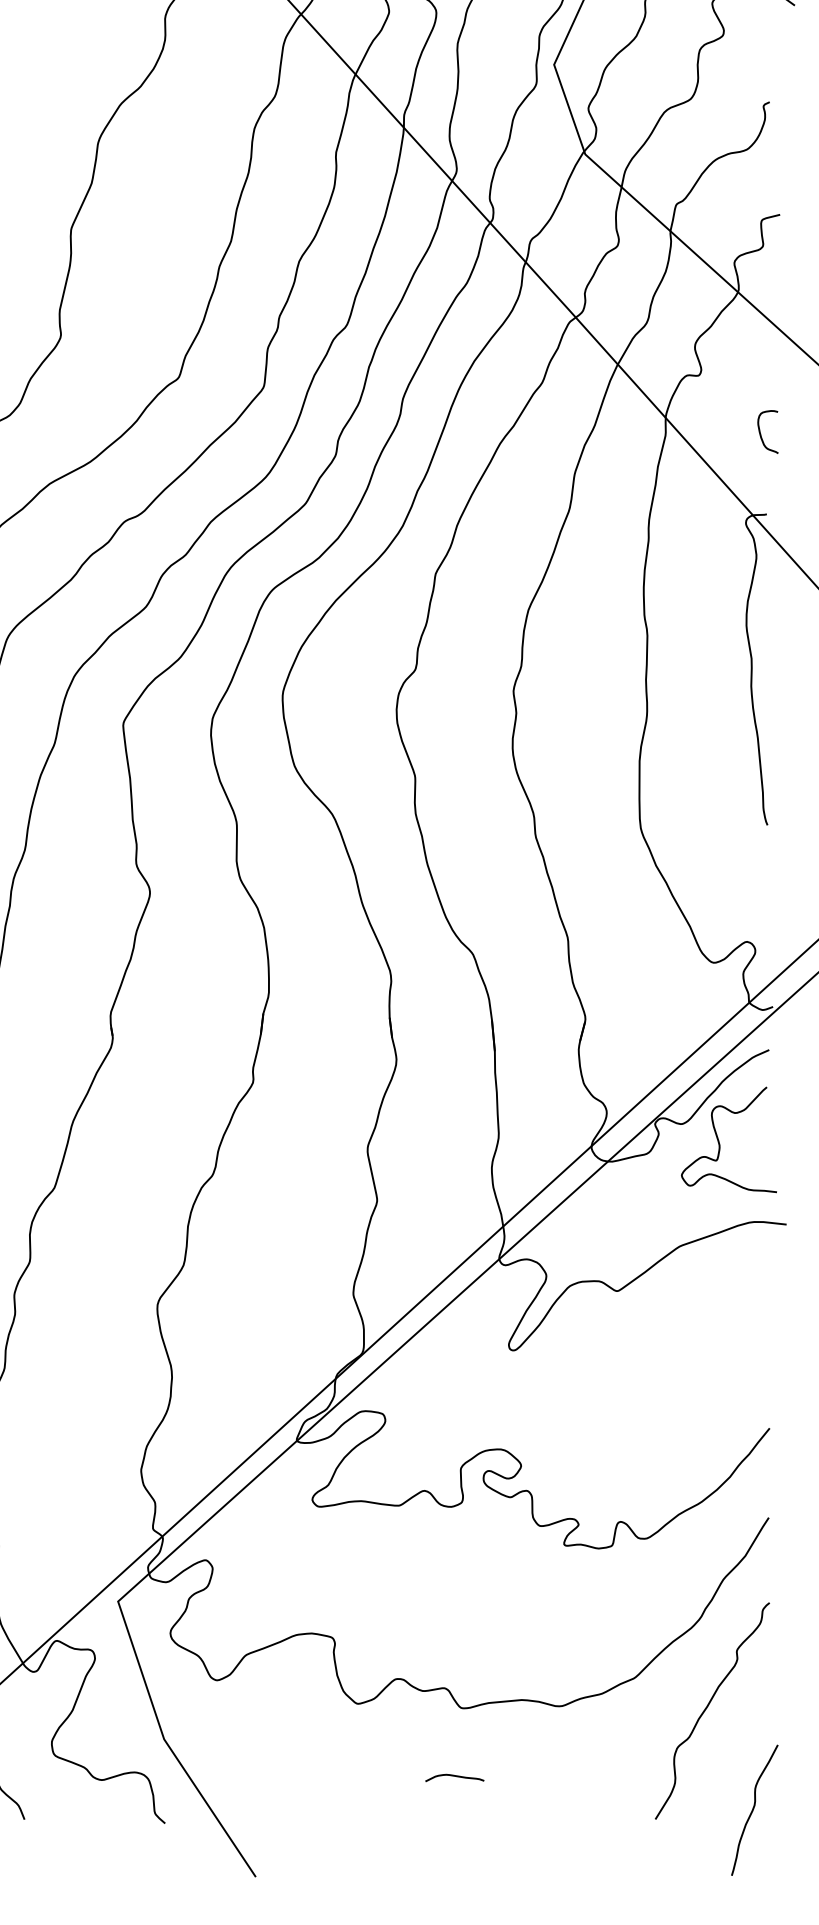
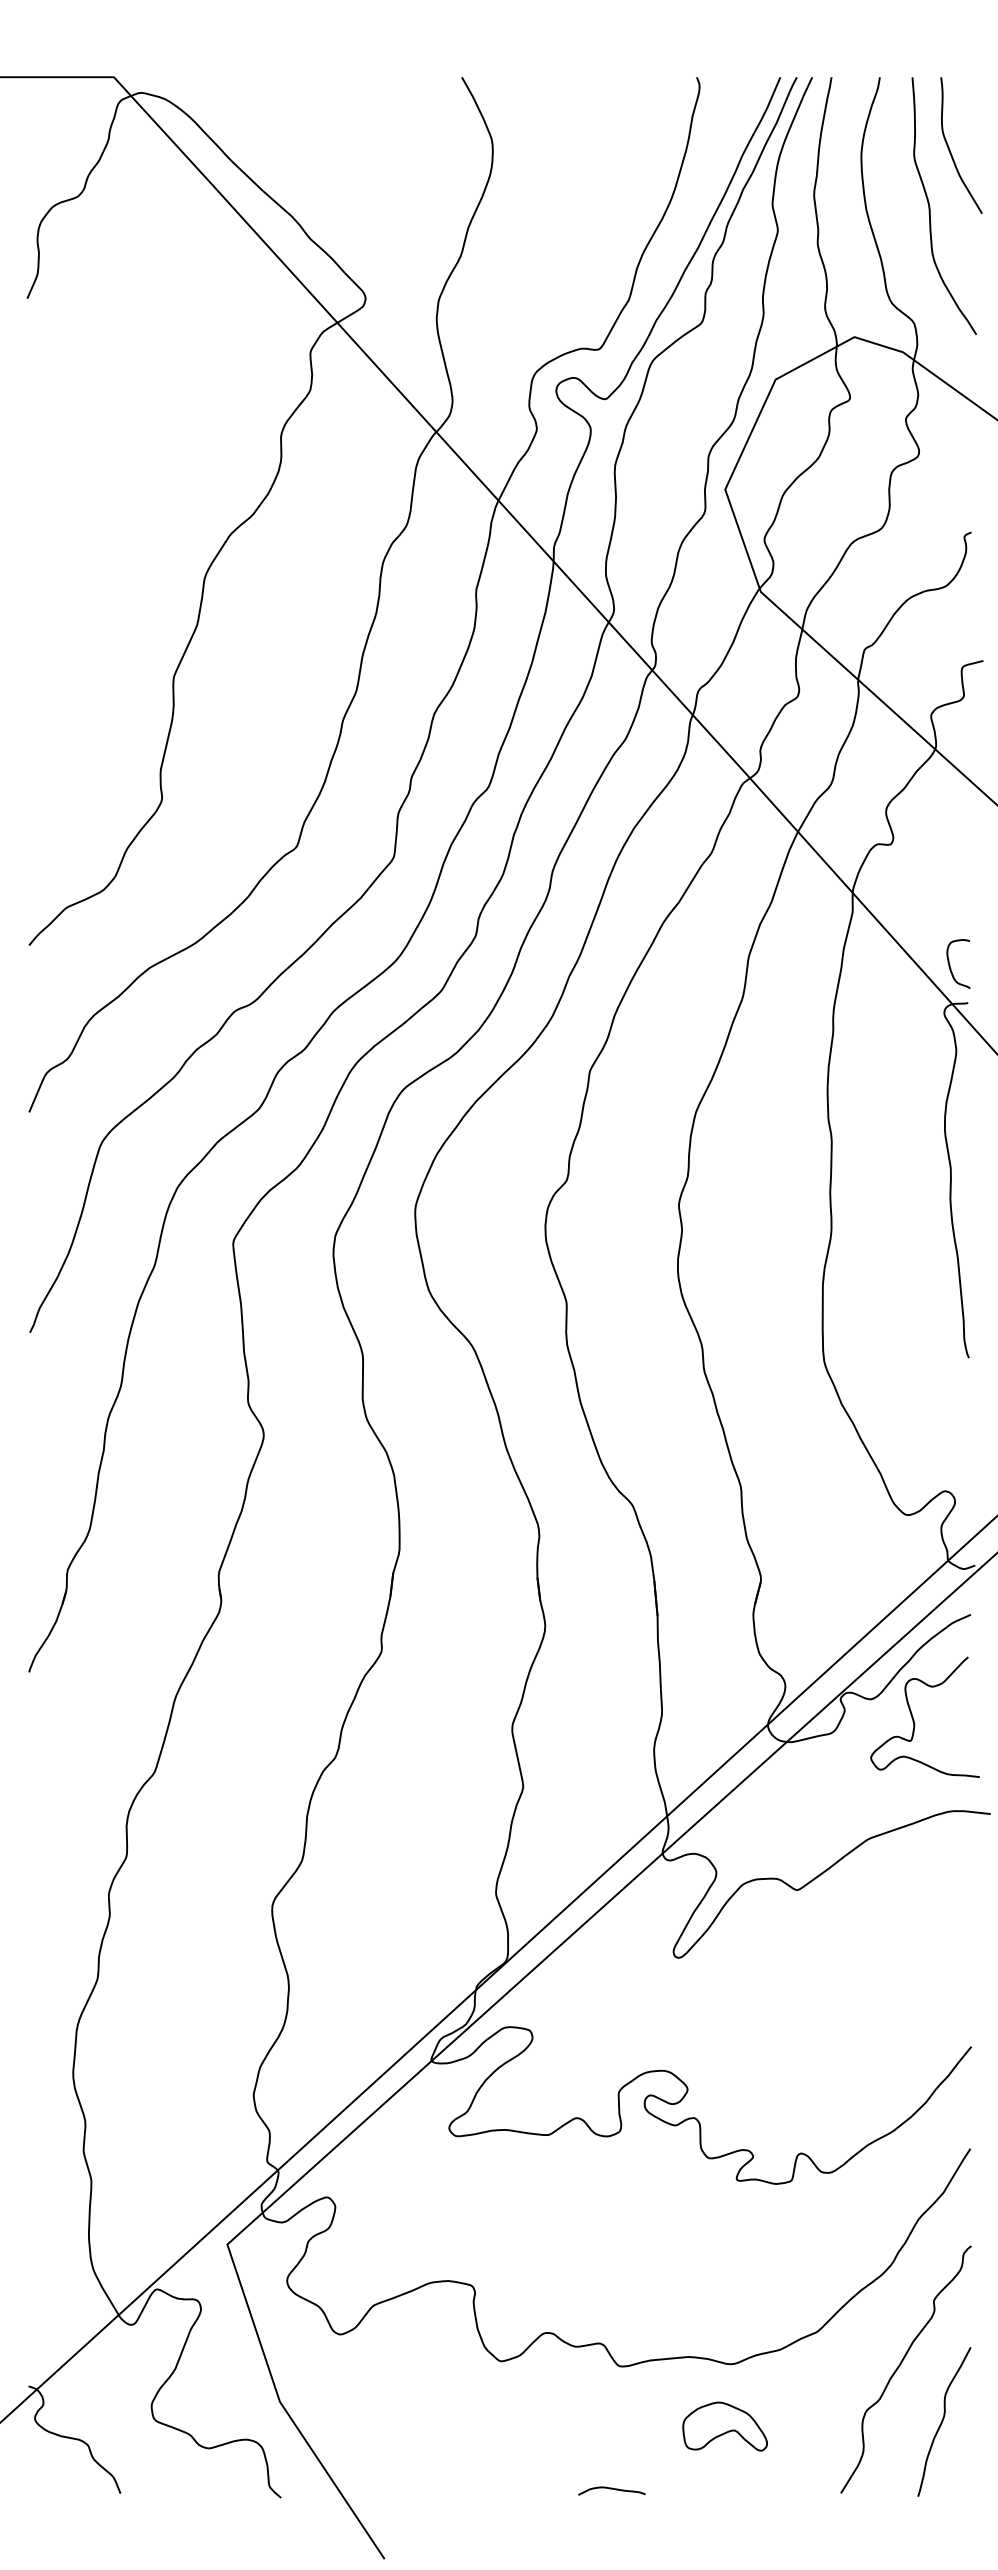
curve: (761, 432) -> (950, 964), moved
part: (553, 1760) -> (724, 2426), added
curve: (454, 1776) -> (611, 2489), moved
curve: (754, 1809) -> (943, 2421), moved

